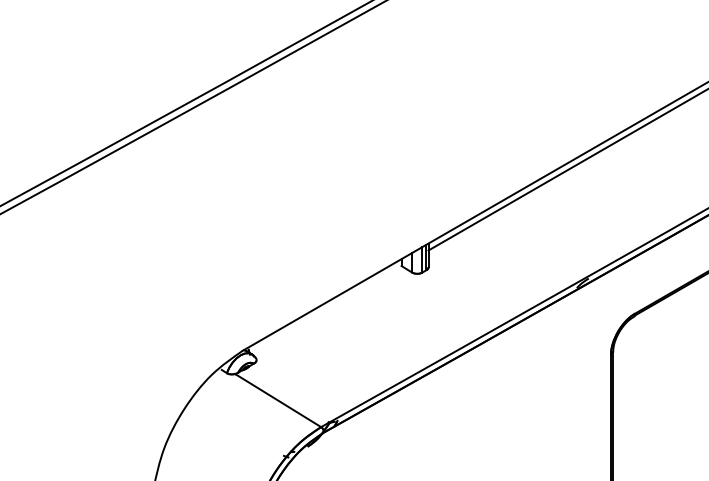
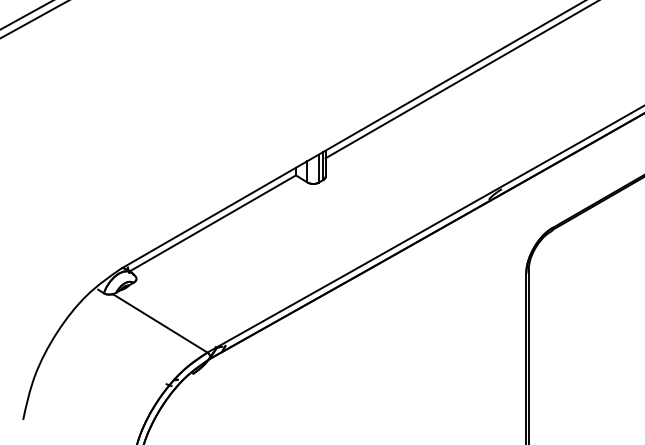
line: (325, 309) -> (212, 223), added

